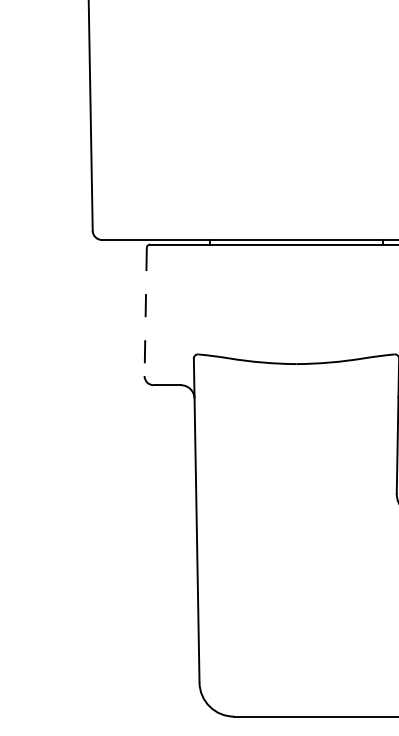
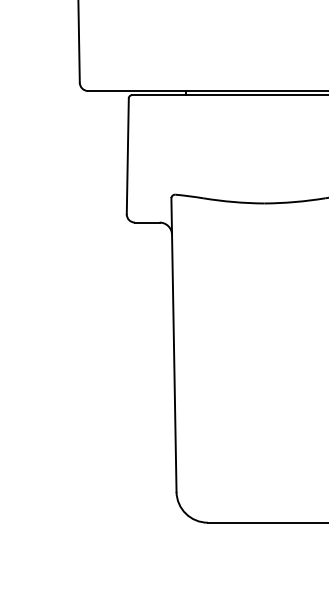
line: (145, 312) -> (127, 156), dashed -> solid

